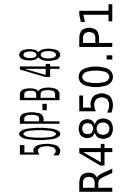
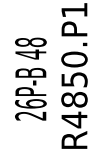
text: (39, 141) -> (30, 109), 50P-B -> 26P-B

